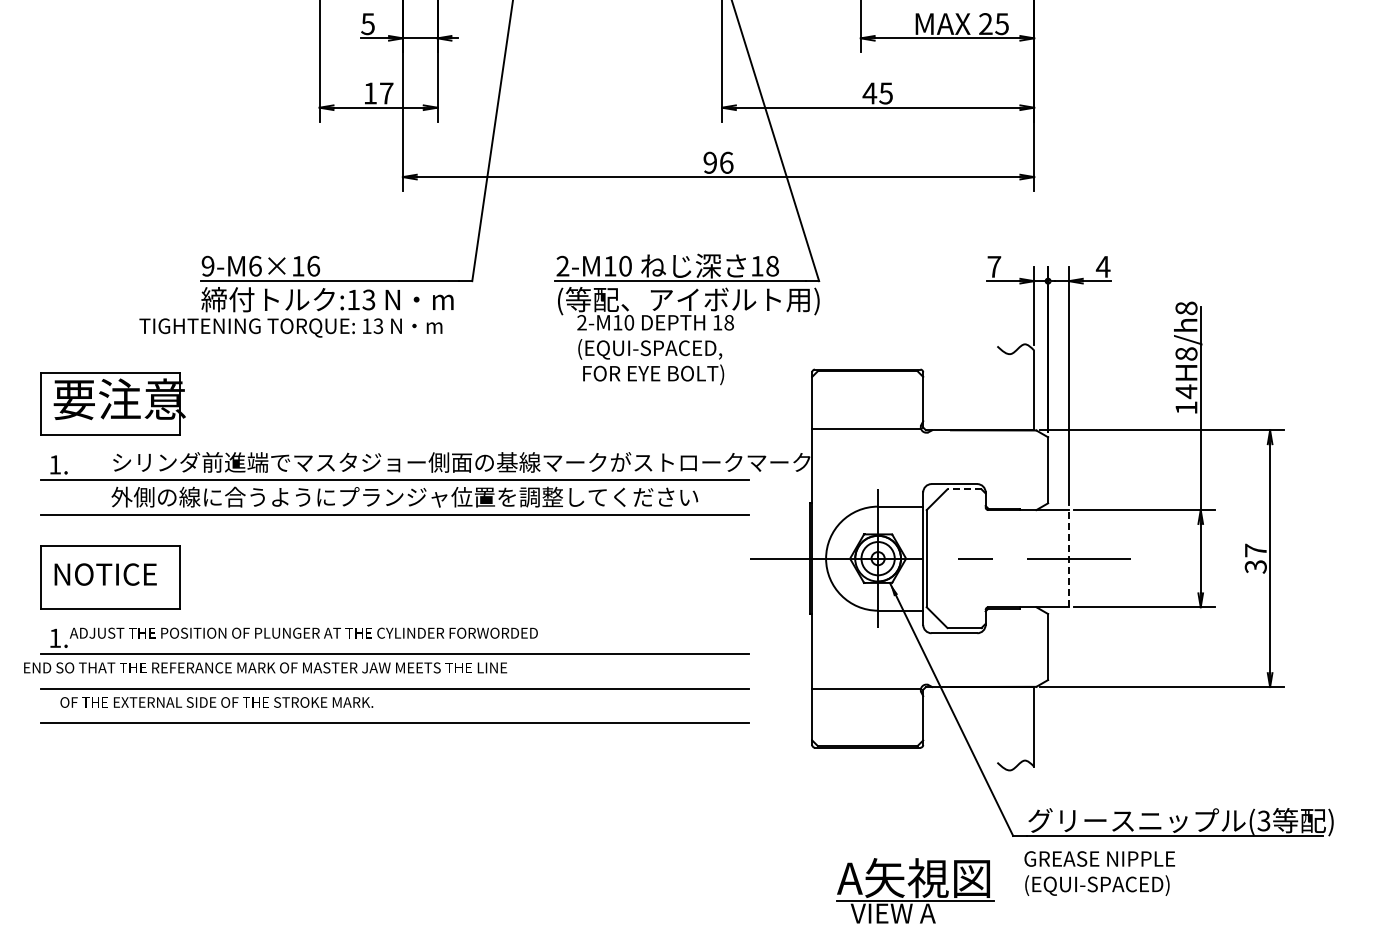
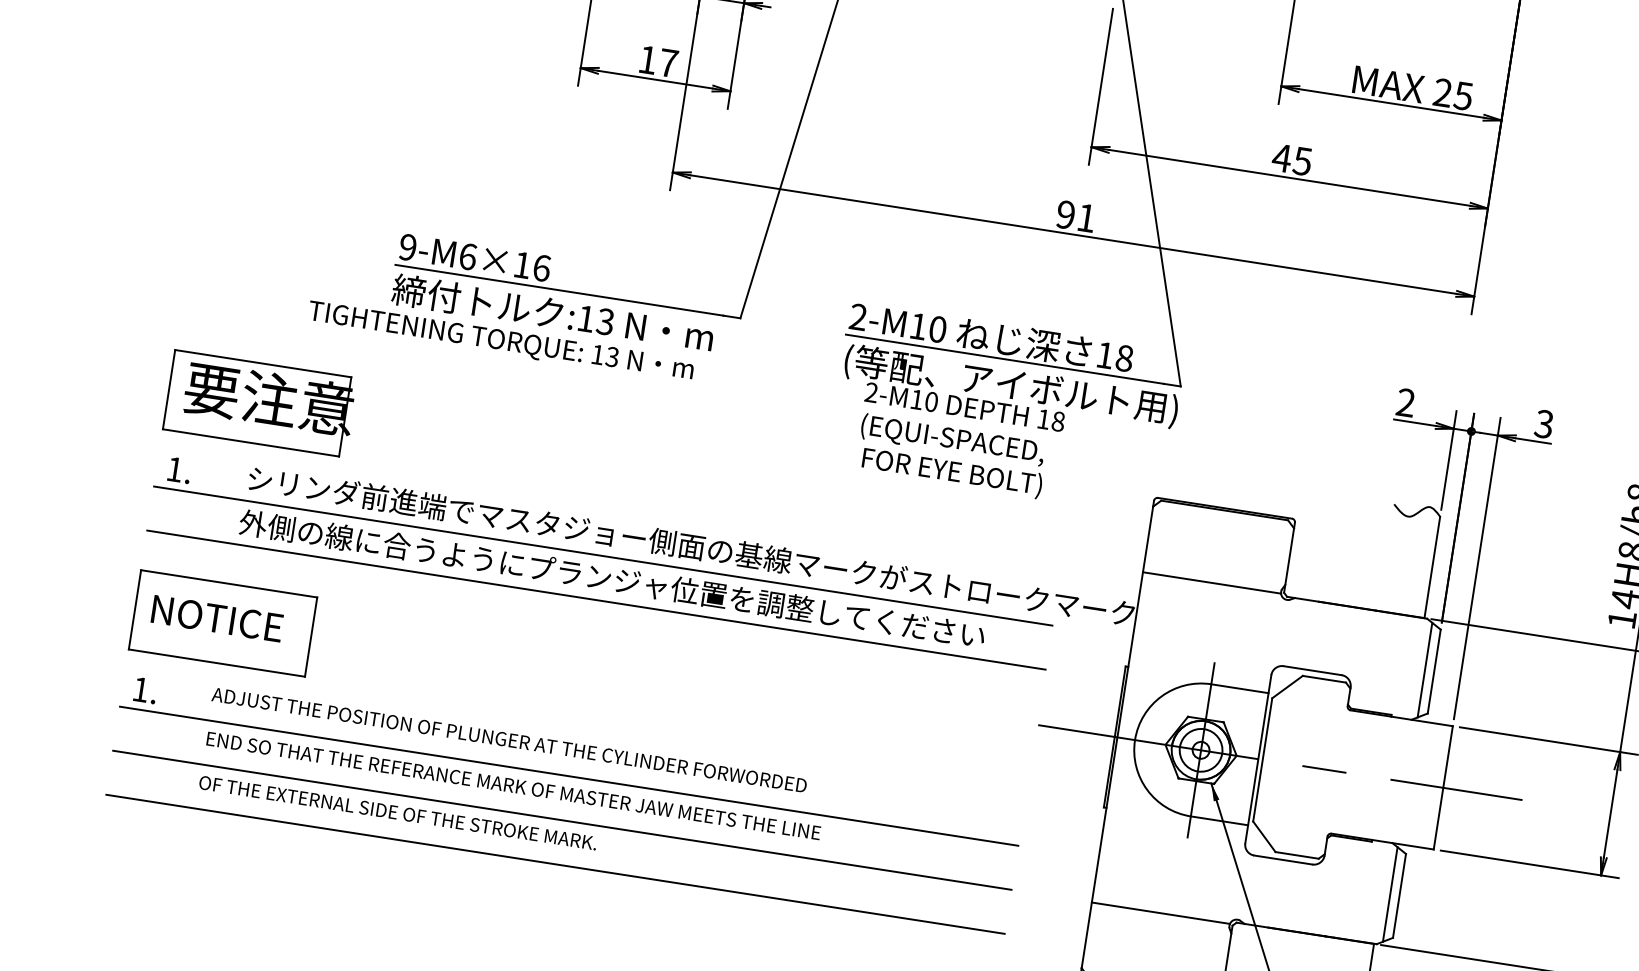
text: (726, 162) -> (1086, 217), 96 -> 91
text: (994, 266) -> (1406, 402), 7 -> 2
text: (1102, 266) -> (1543, 423), 4 -> 3
line: (1040, 470) -> (1424, 670), added
line: (964, 489) -> (1324, 679), dashed -> solid
line: (1068, 558) -> (1442, 787), dashed -> solid
text: (303, 632) -> (509, 739), moved
line: (1040, 646) -> (1389, 893), added
text: (265, 667) -> (513, 785), moved
text: (216, 702) -> (397, 812), moved

